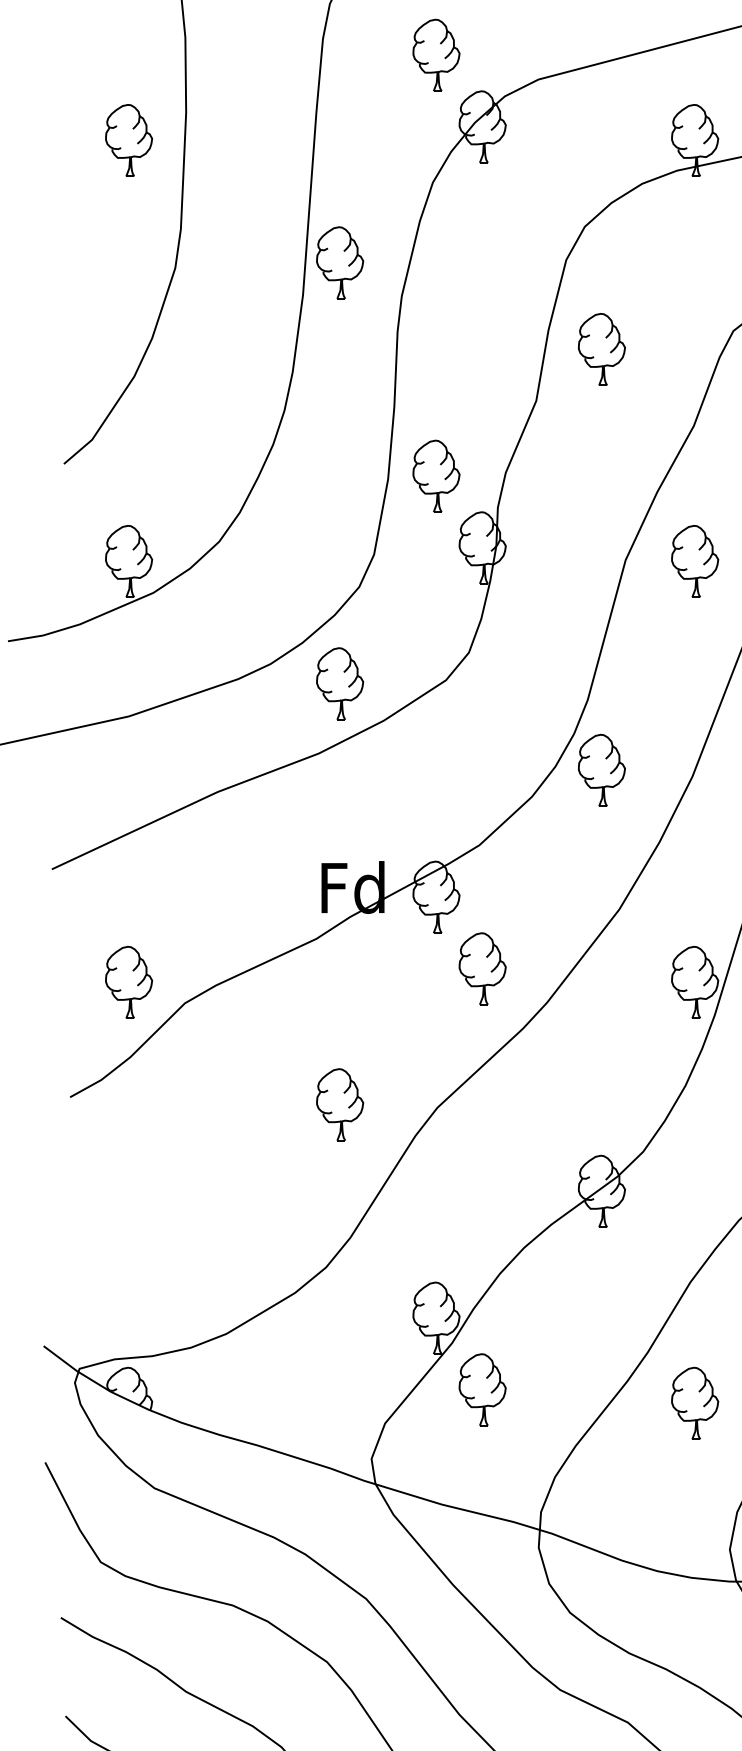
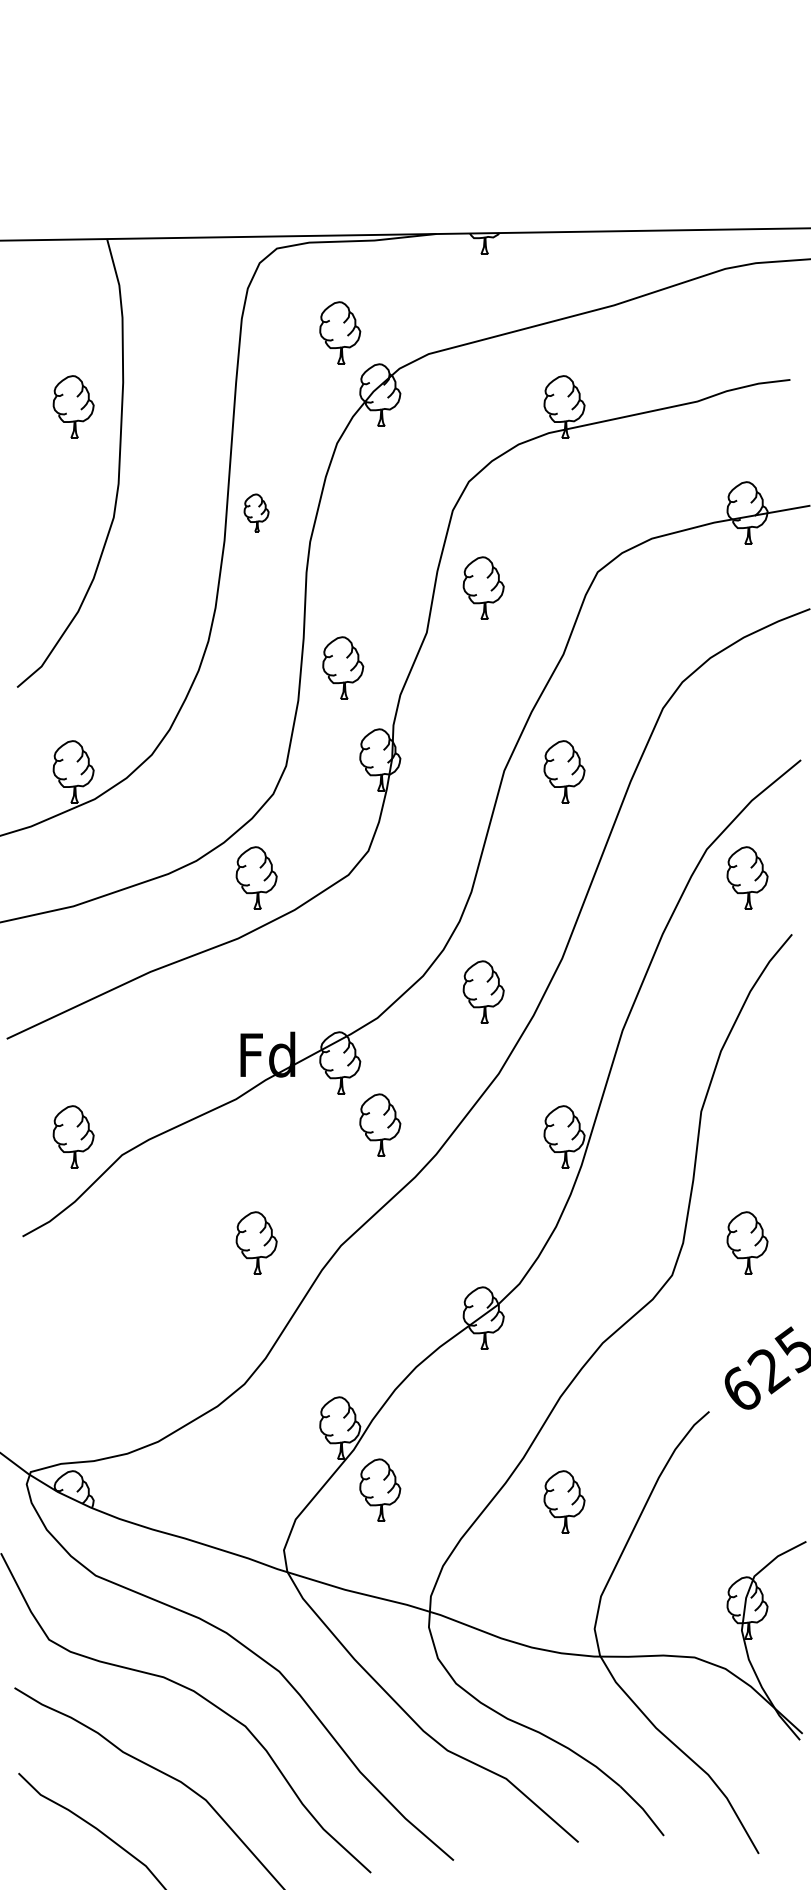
part: (339, 262) -> (256, 512), size x0.6
part: (436, 475) -> (343, 667), moved
part: (601, 769) -> (483, 991), moved

